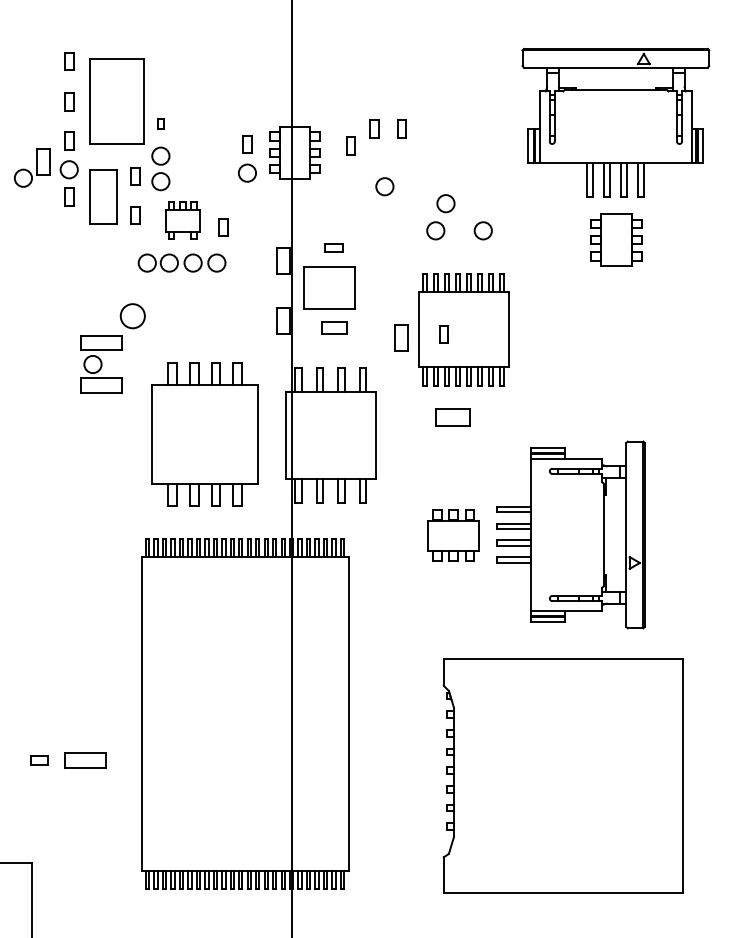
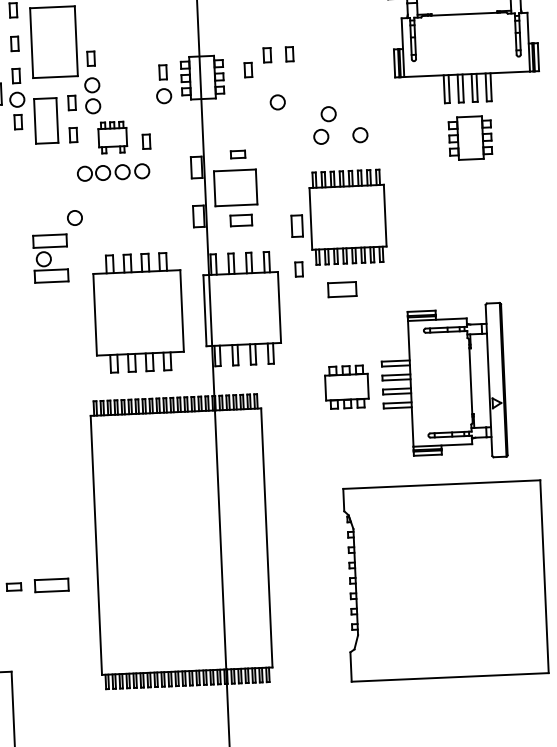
part: (160, 123) -> (90, 58), size x1.67
circle: (132, 315) -> (74, 217), size x0.71
part: (443, 334) -> (298, 269), moved

